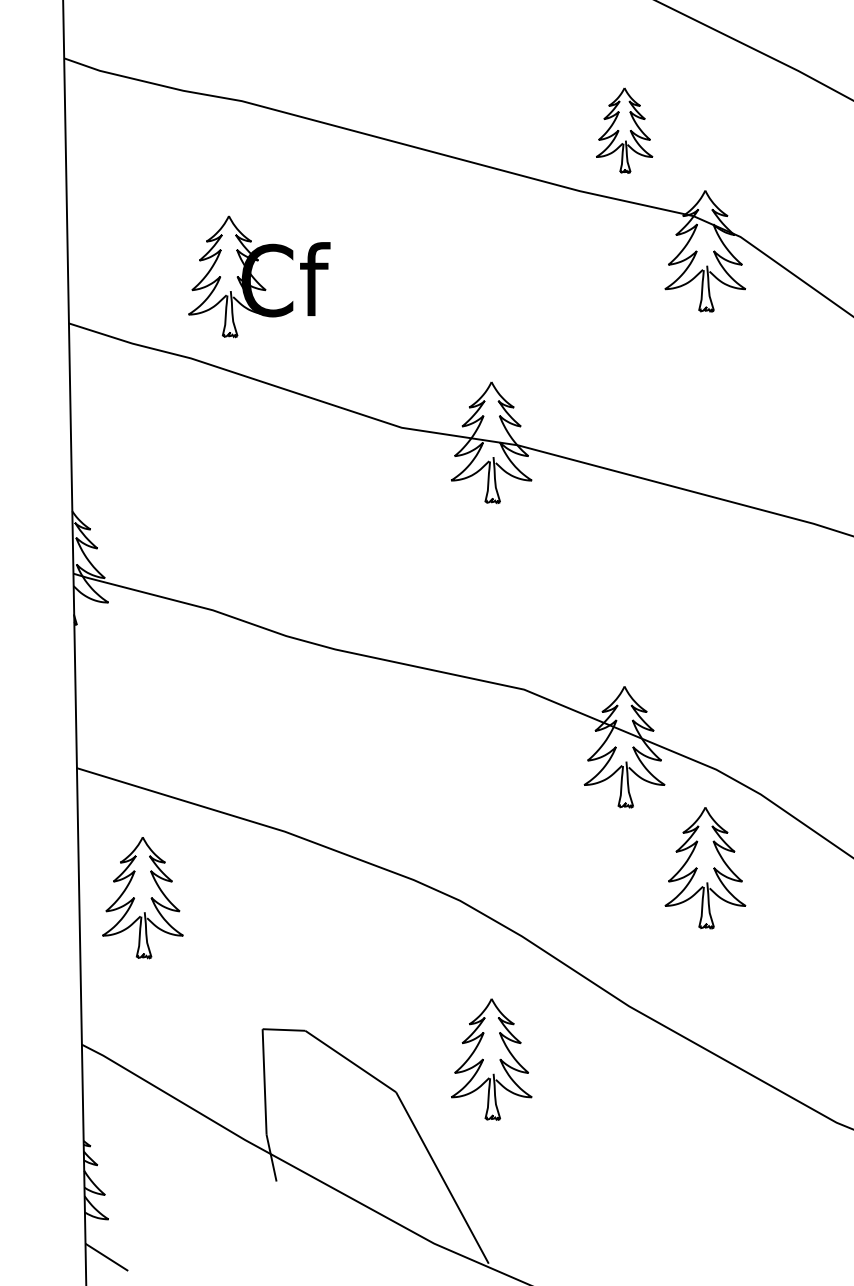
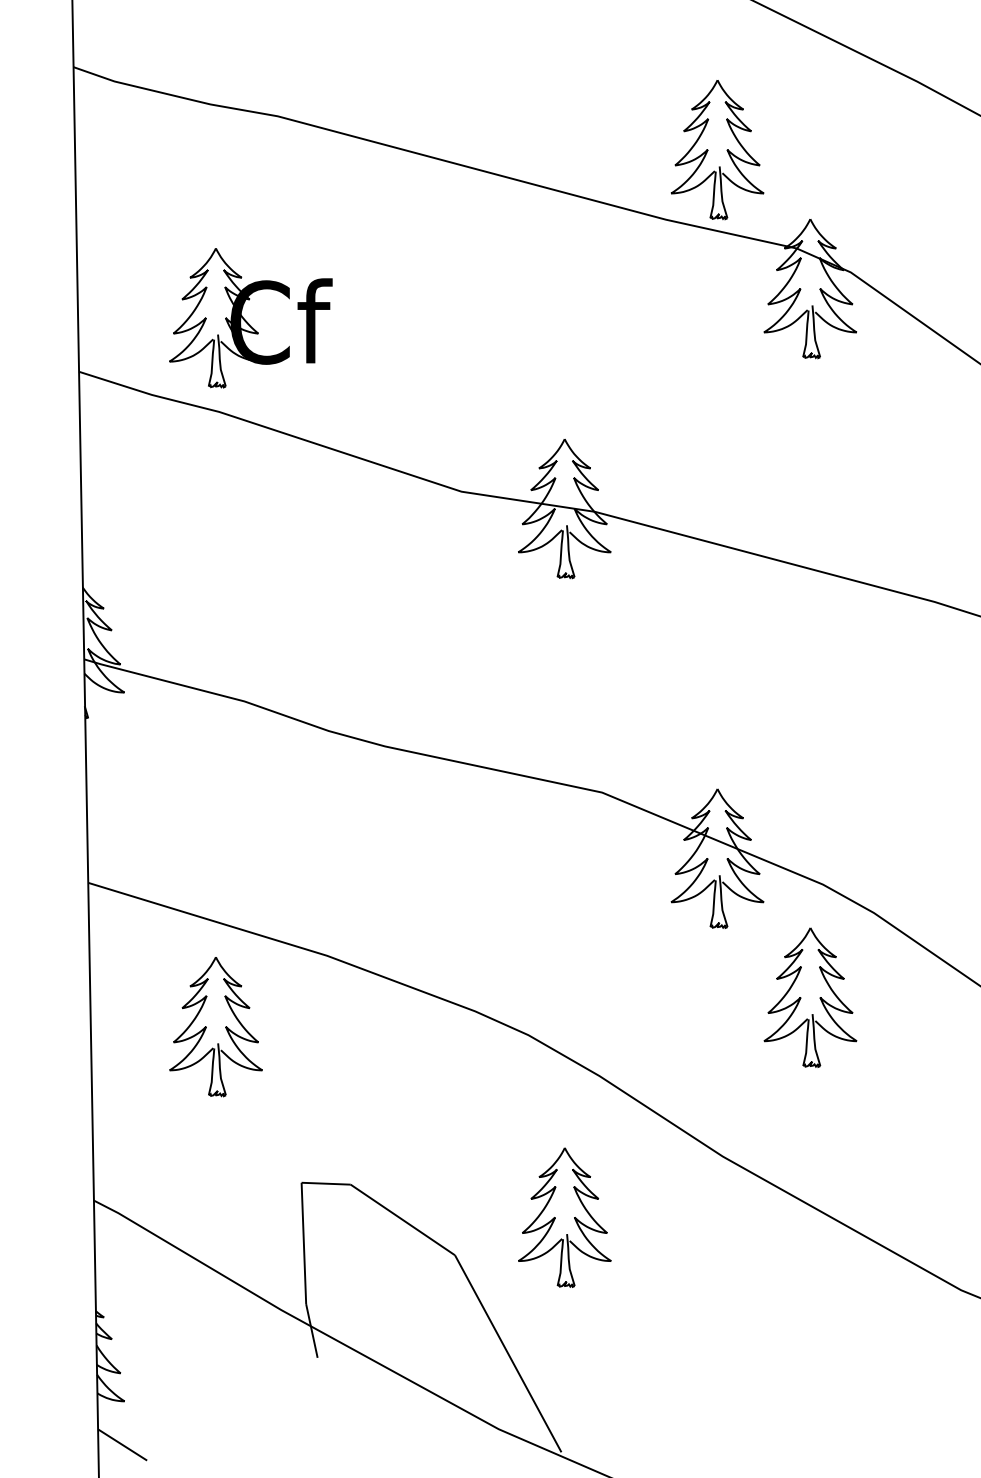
part: (624, 130) -> (717, 150), size x1.43
part: (259, 277) -> (250, 318), moved
part: (142, 898) -> (215, 1027), moved

